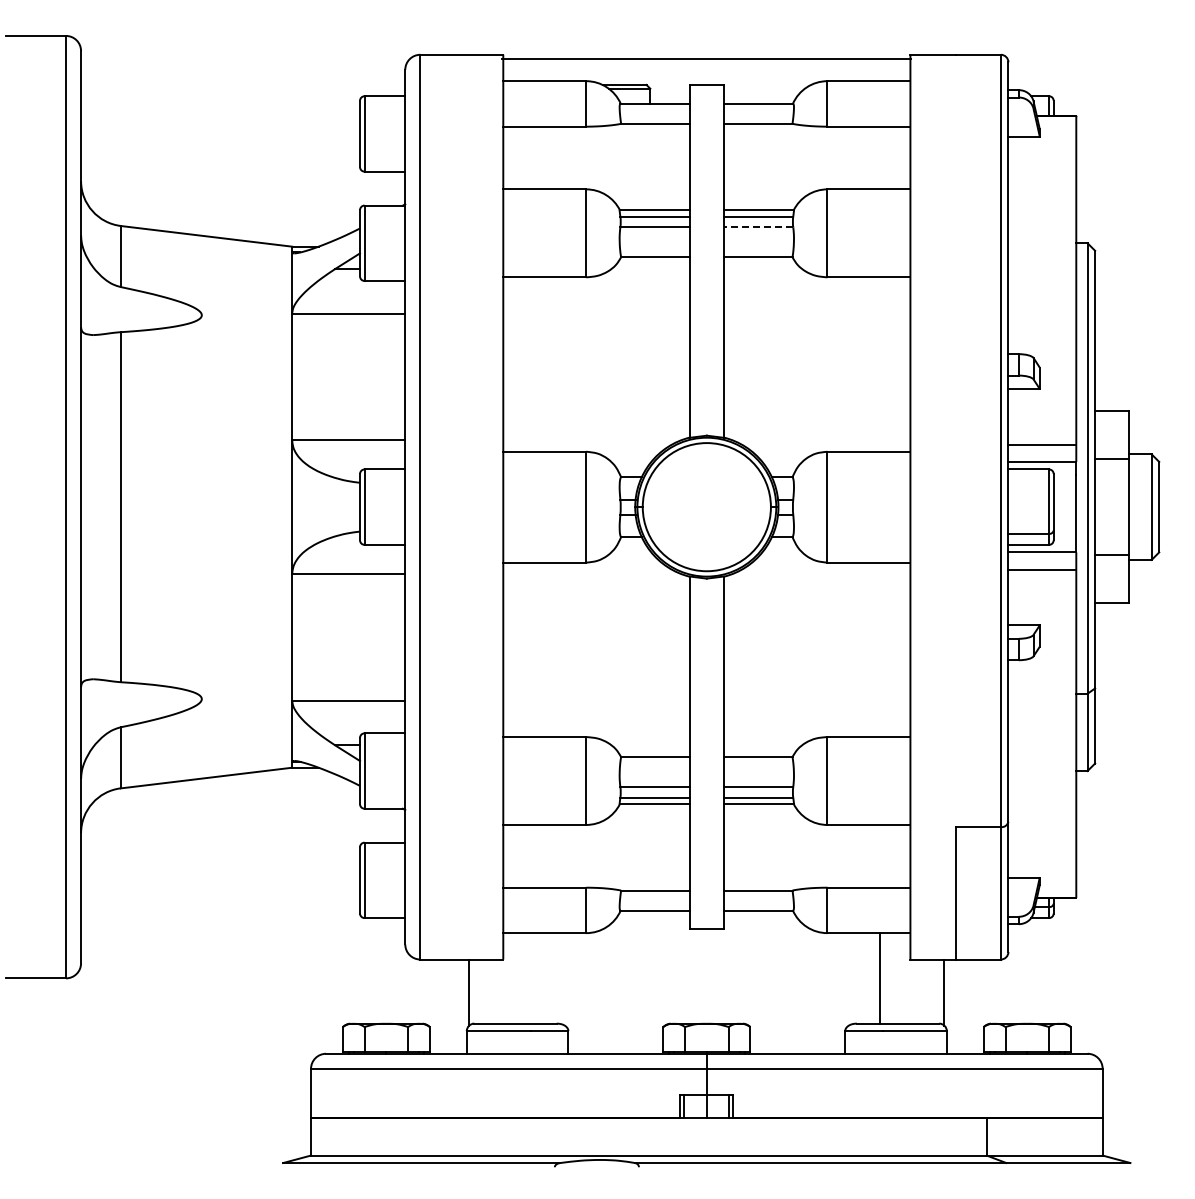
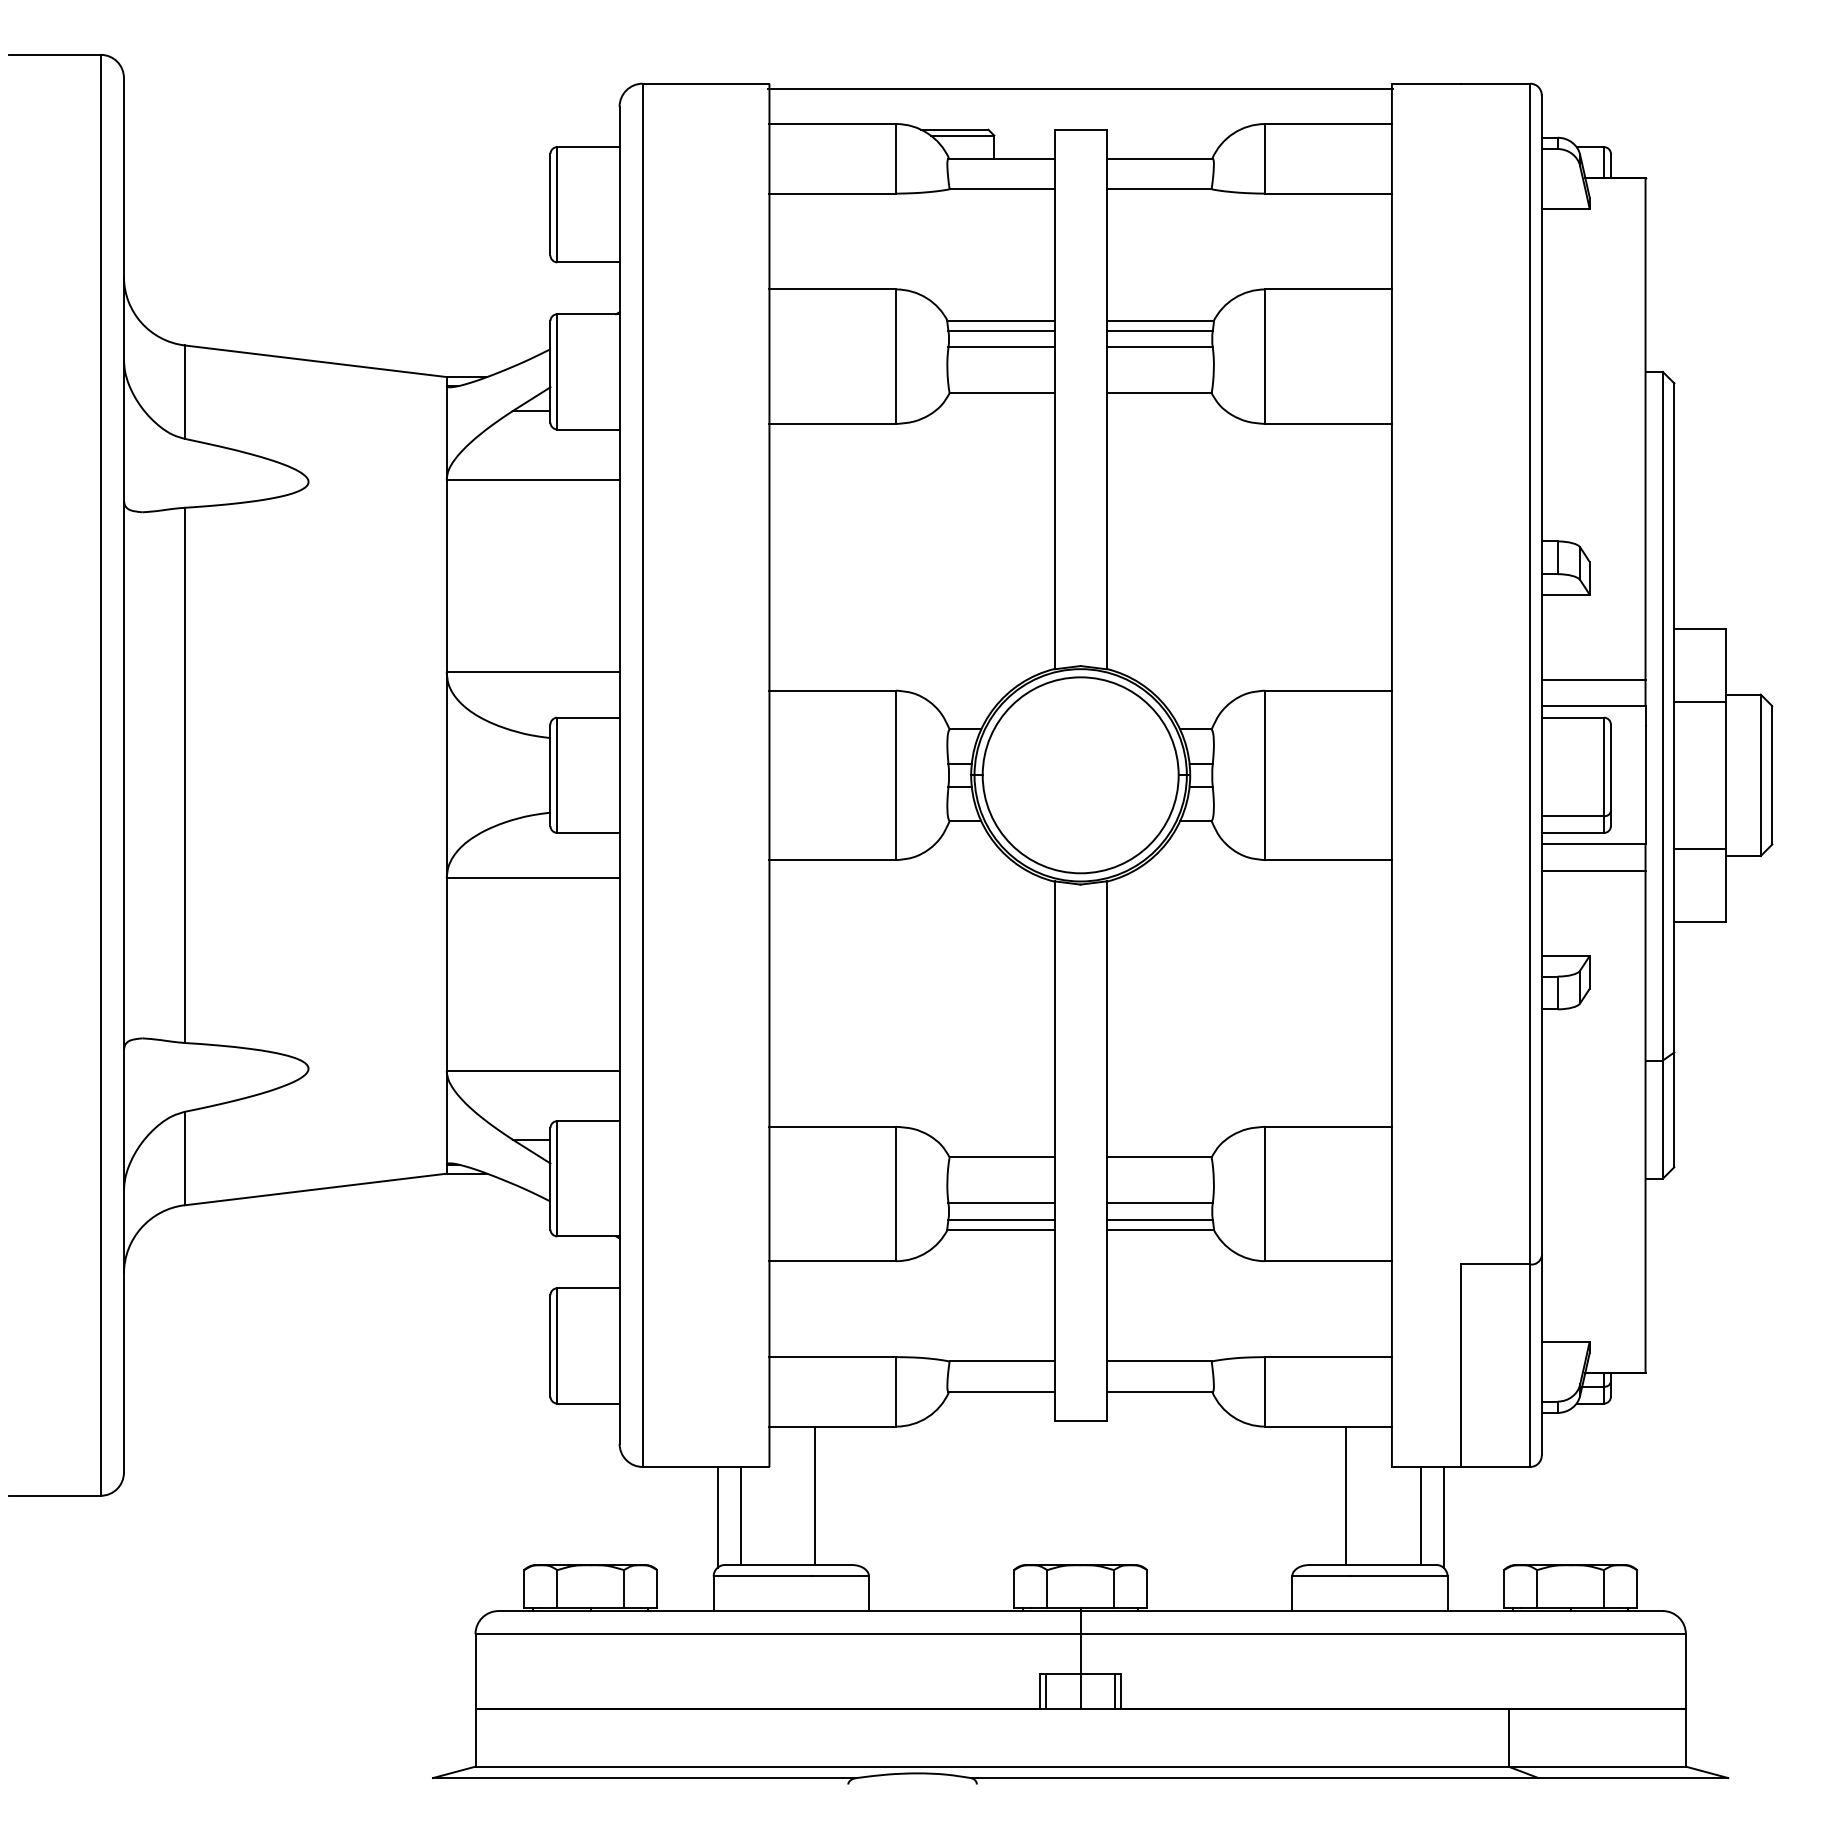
line: (758, 227) -> (1159, 347), dashed -> solid
line: (533, 978) -> (815, 1495), added
line: (484, 991) -> (740, 1515), added
line: (929, 991) -> (1421, 1515), added

